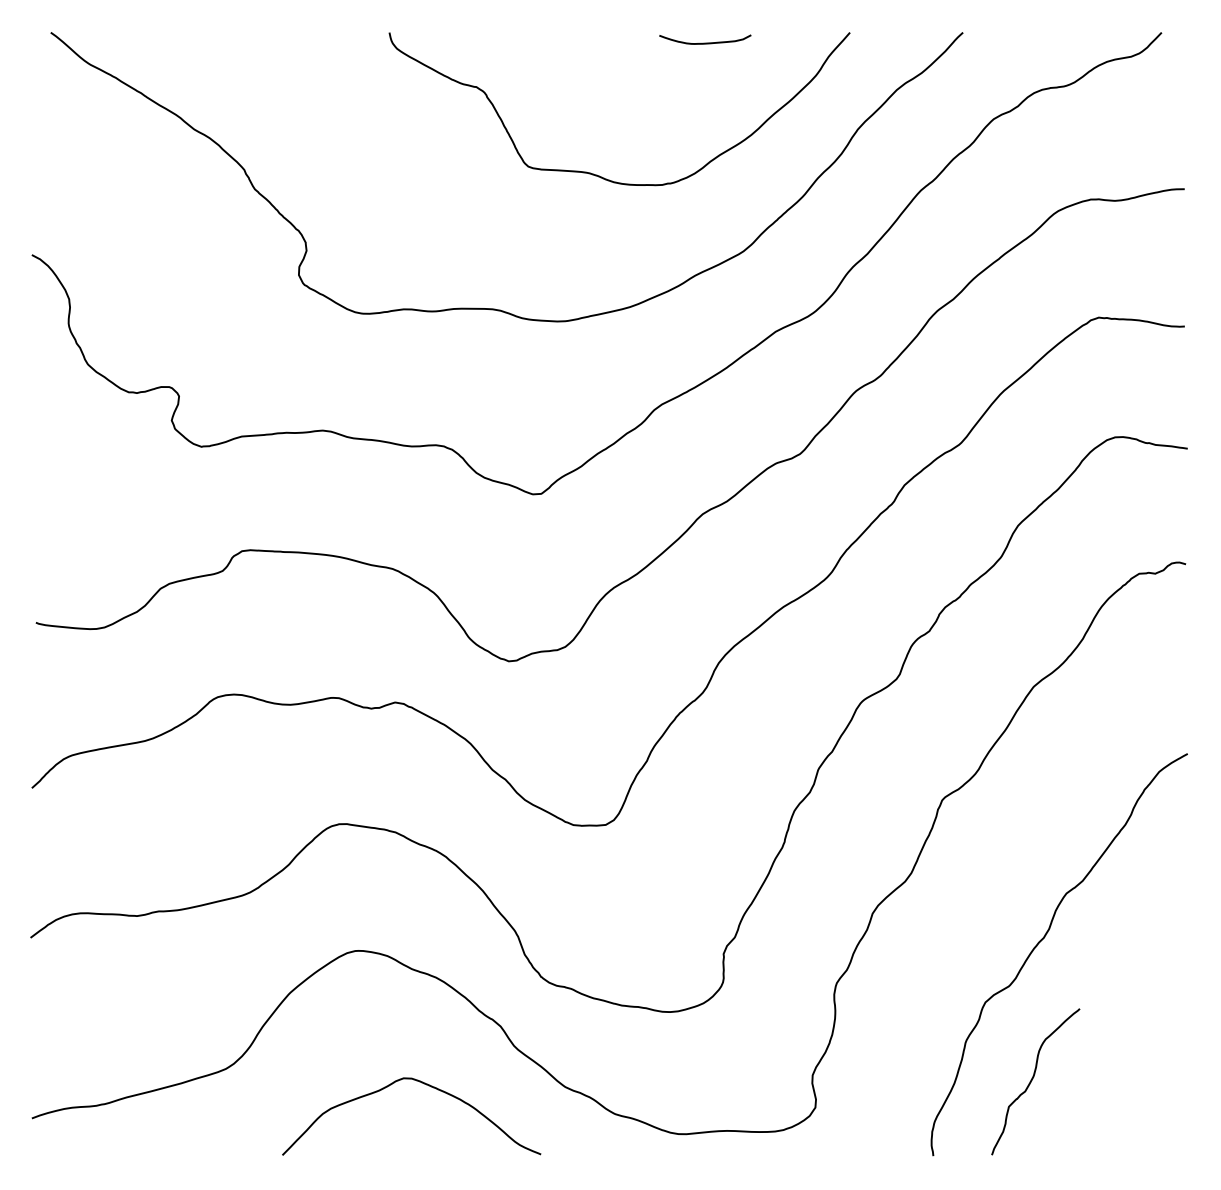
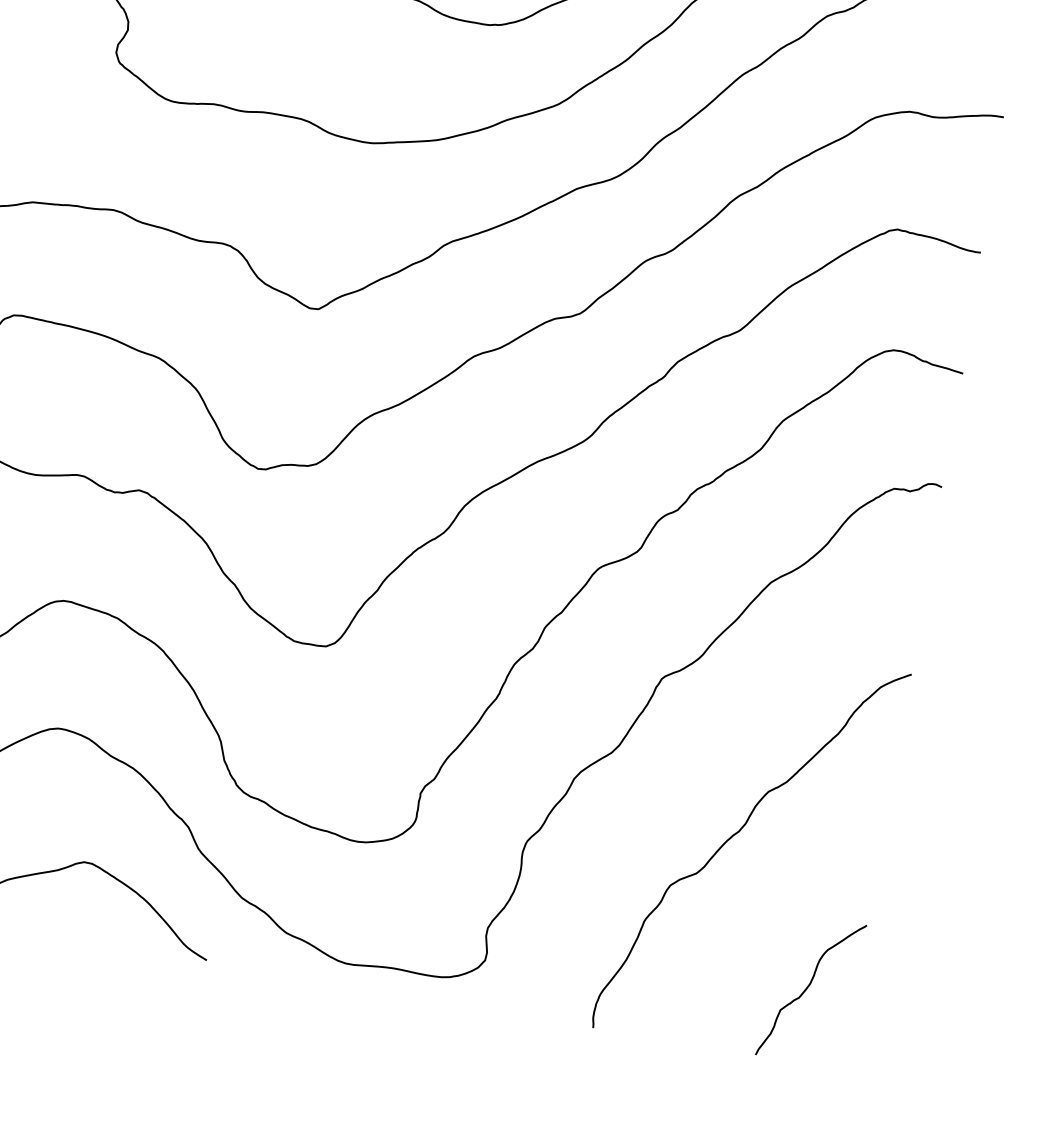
curve: (1032, 1080) -> (808, 988), moved

